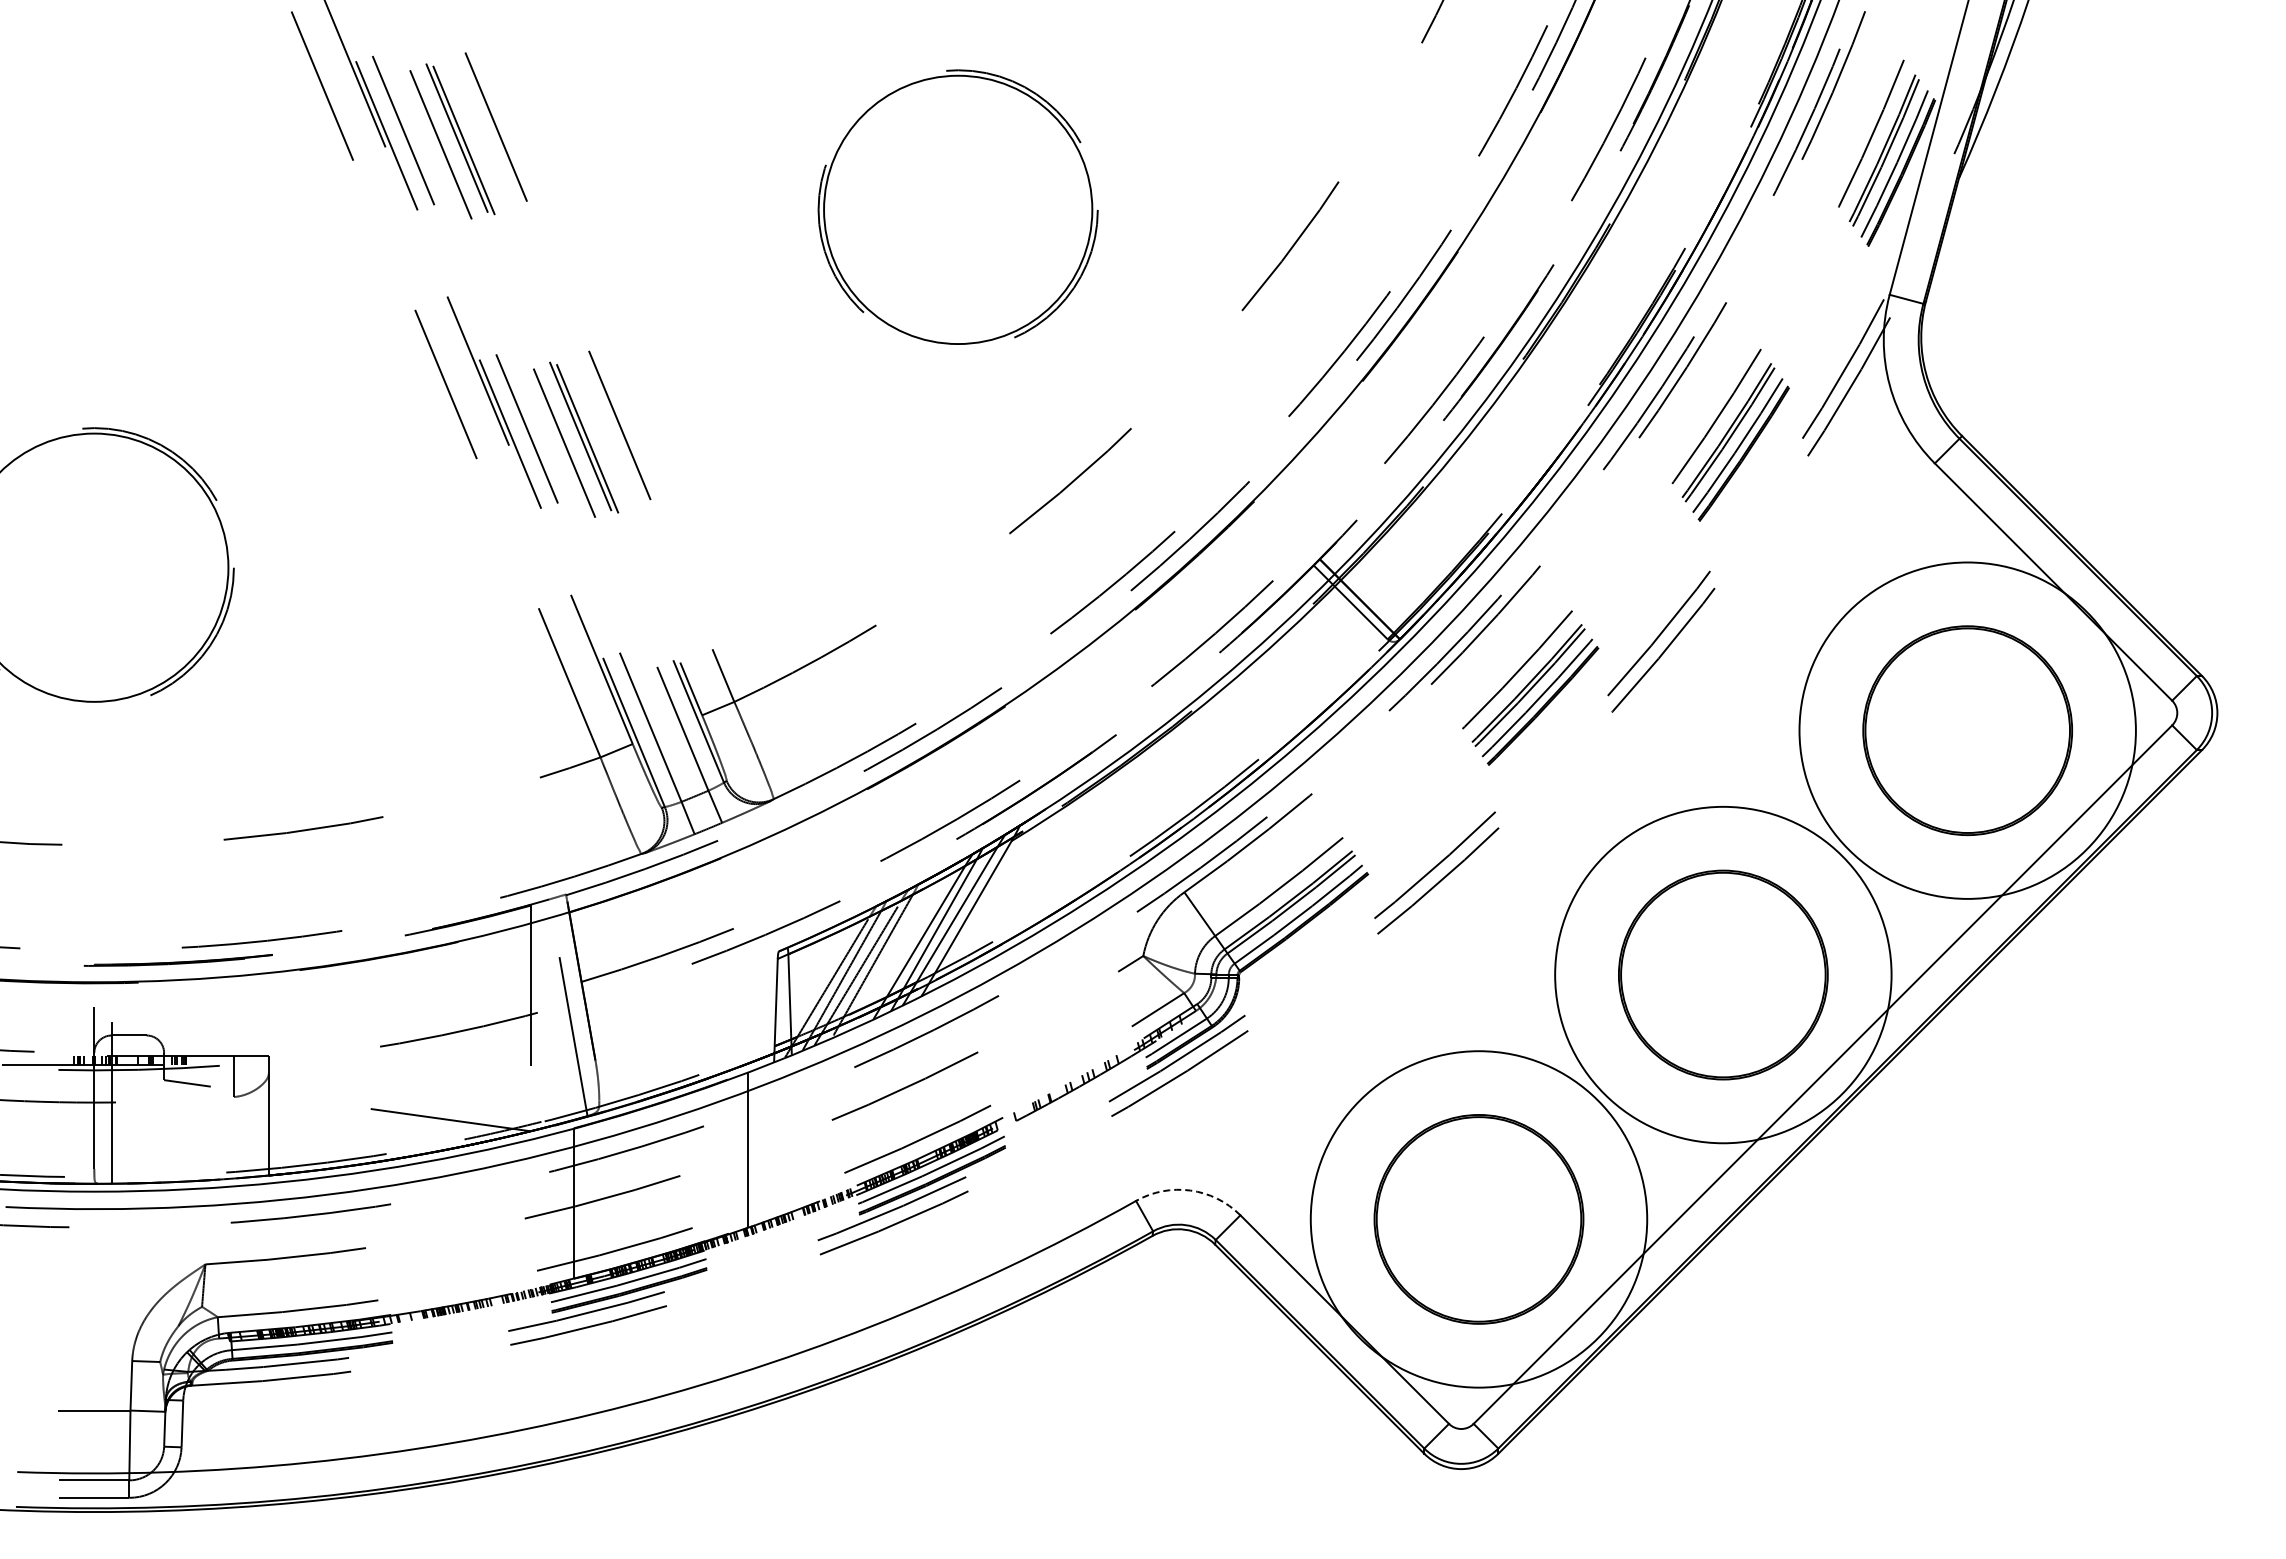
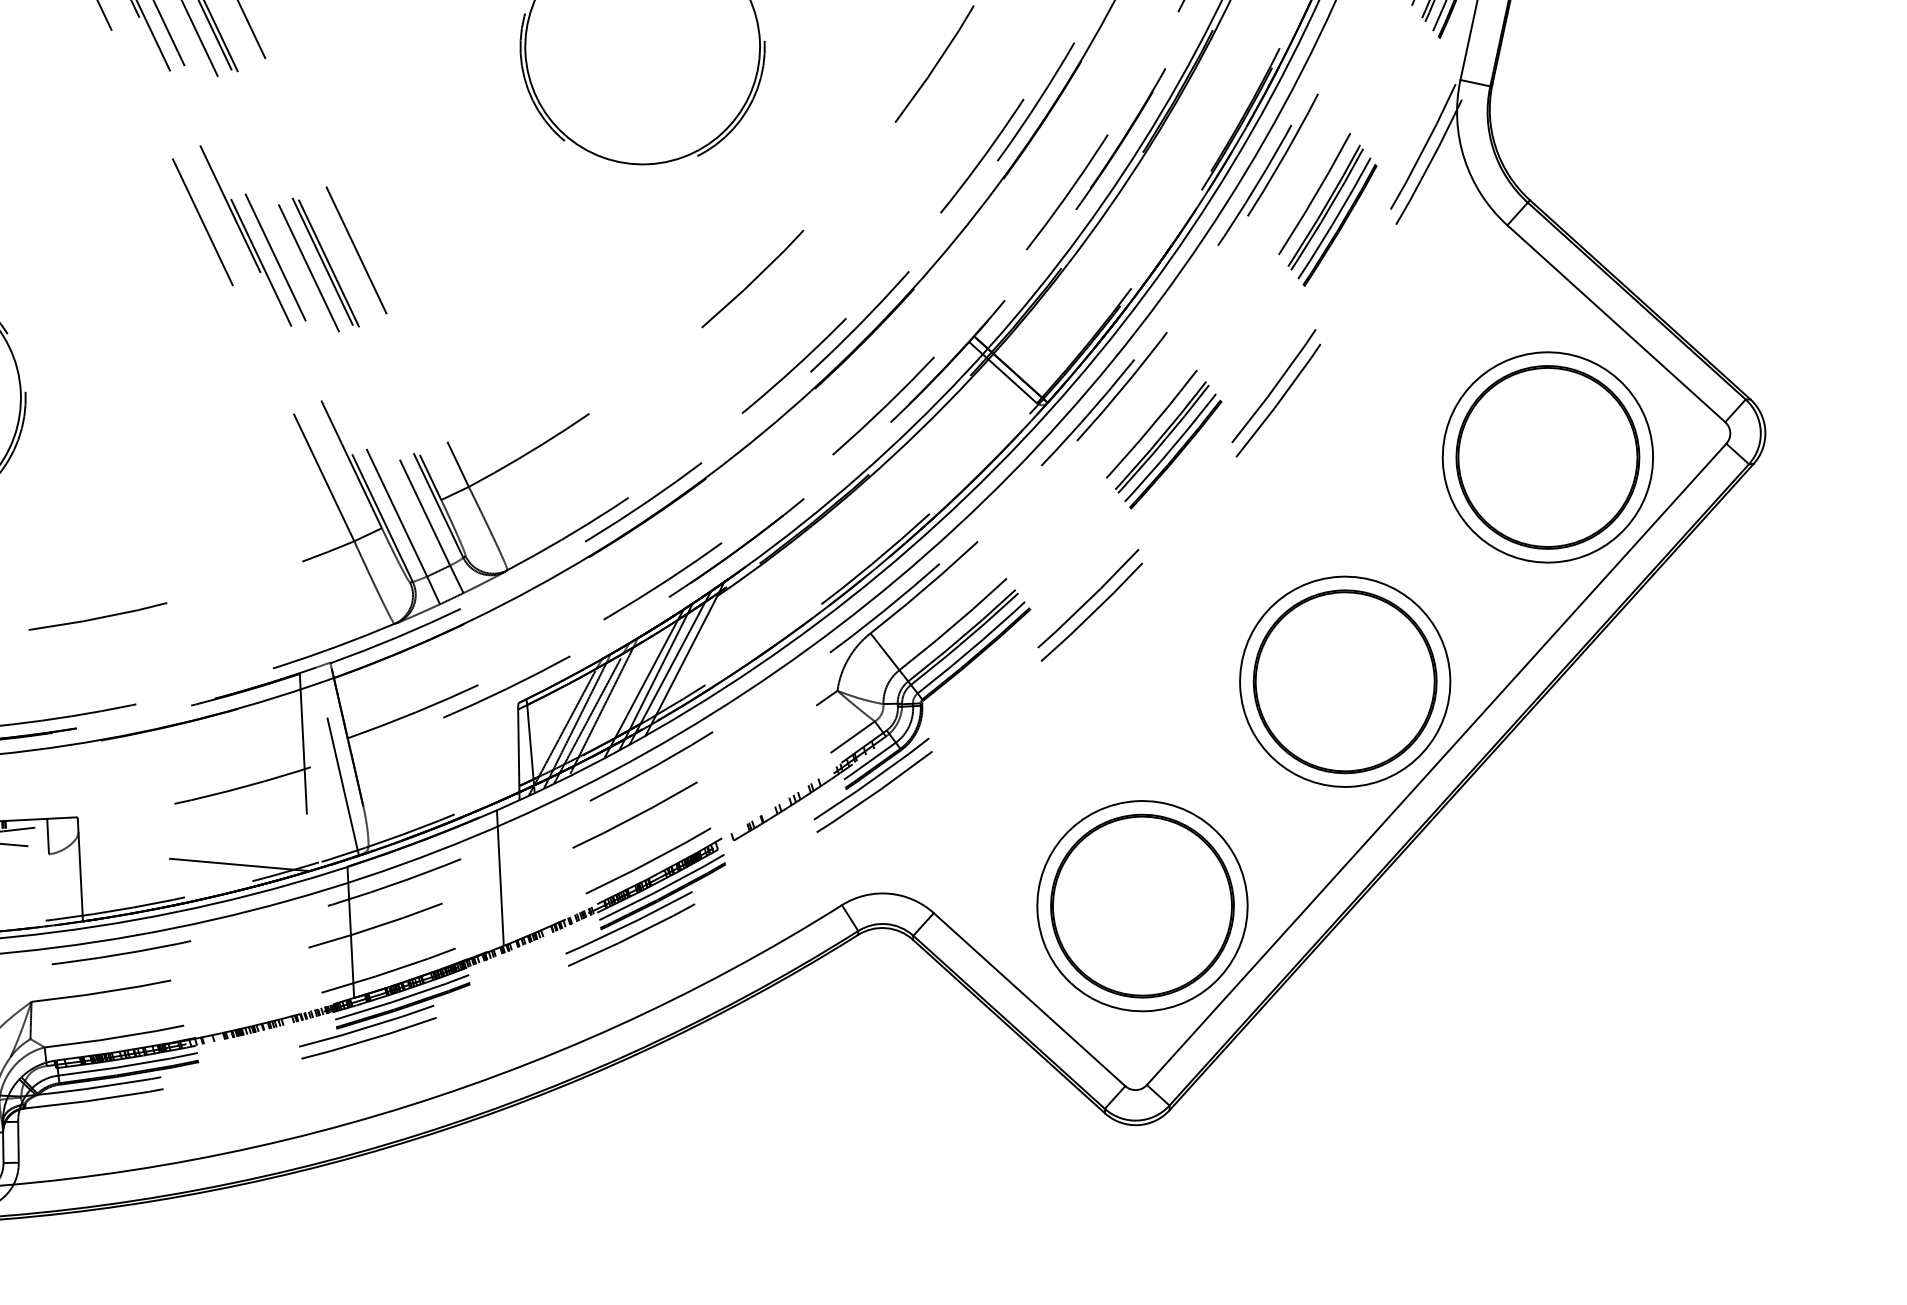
circle: (1967, 730) -> (1547, 457), size x0.71
circle: (1723, 974) -> (1345, 681), size x0.71
arc: (1190, 1190) -> (889, 893), dashed -> solid
circle: (1478, 1219) -> (1142, 906), size x0.71

